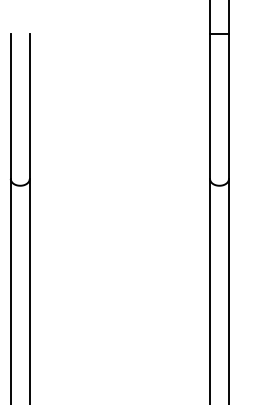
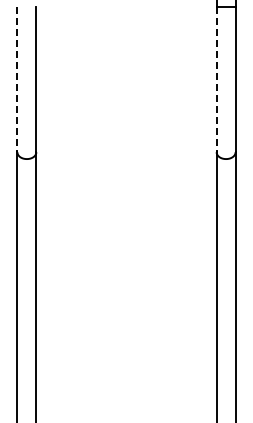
line: (10, 107) -> (17, 80), solid -> dashed
line: (209, 107) -> (216, 80), solid -> dashed

